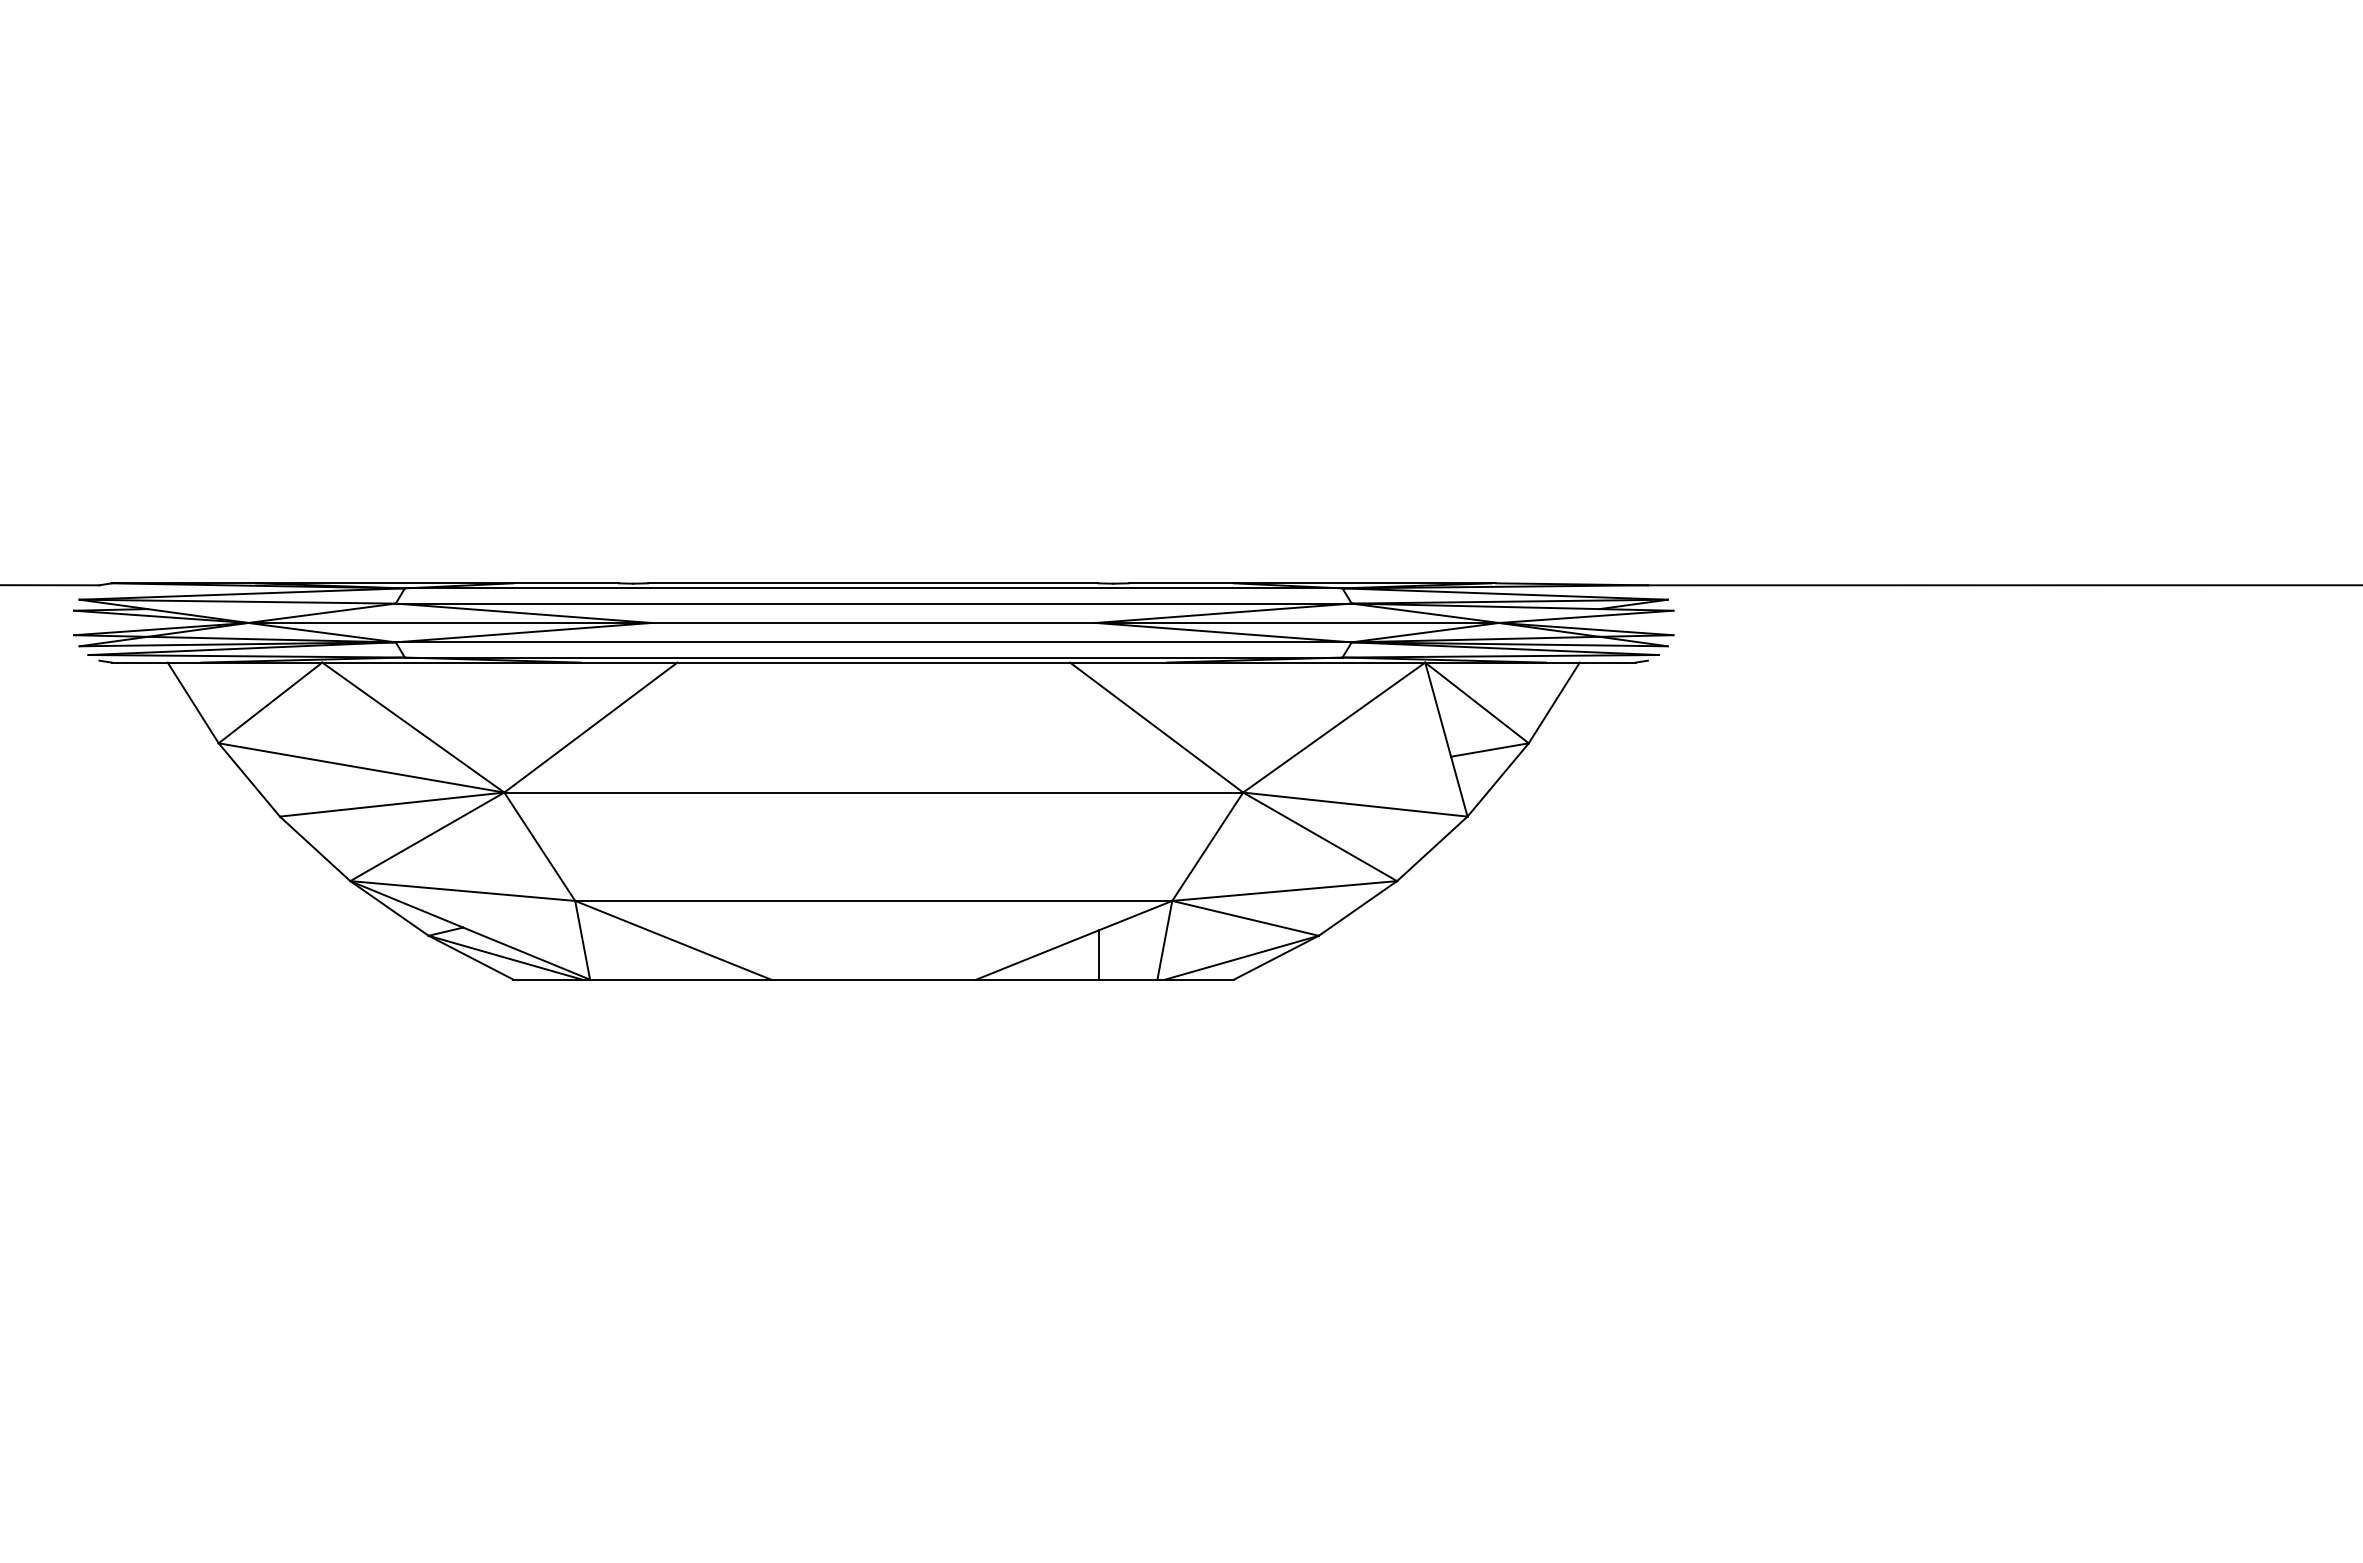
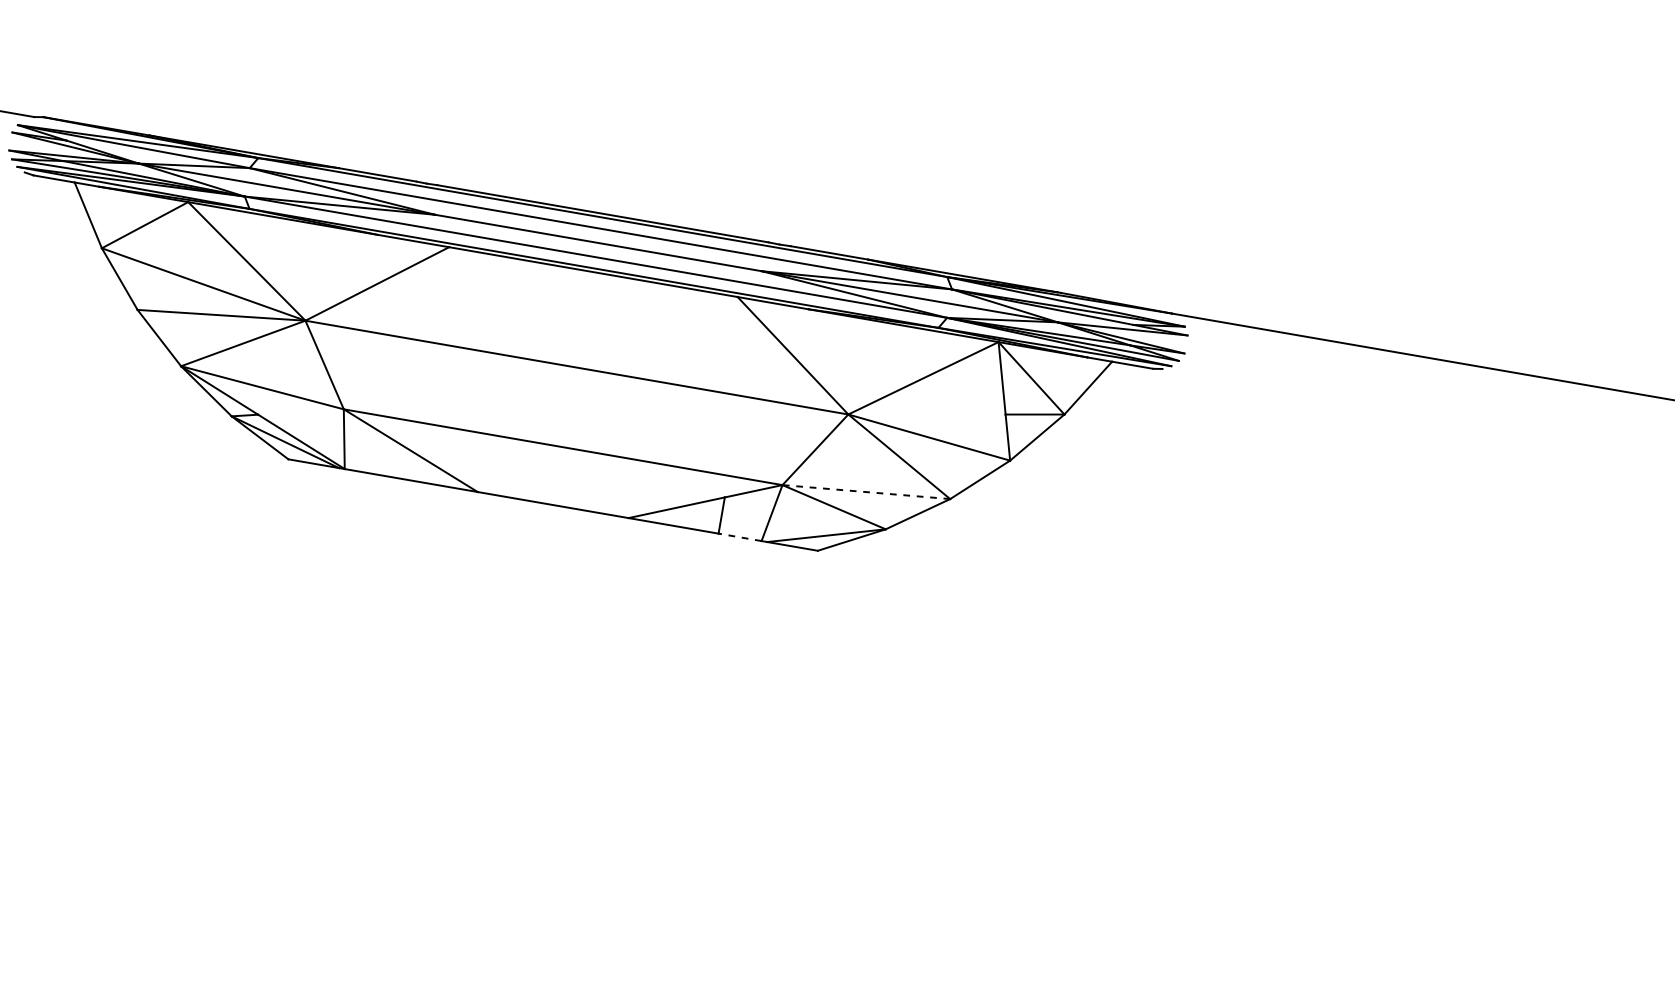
line: (1284, 891) -> (866, 492), solid -> dashed
line: (1127, 979) -> (739, 537), solid -> dashed

